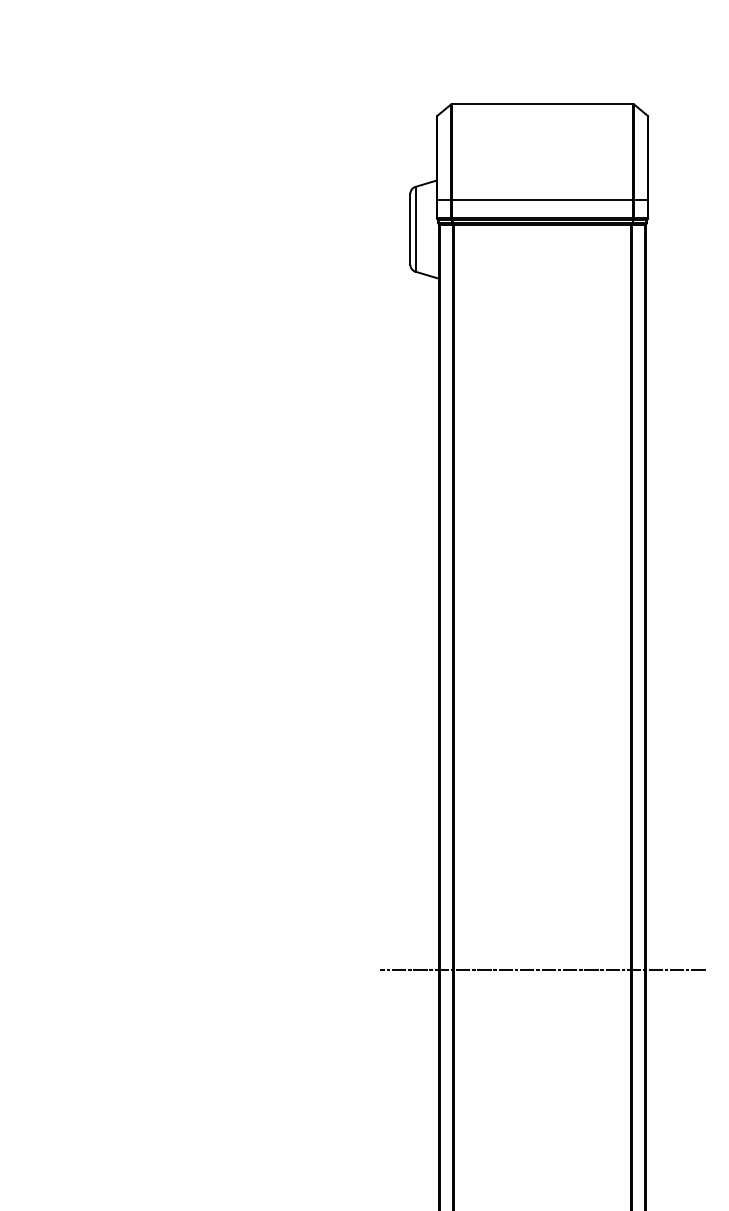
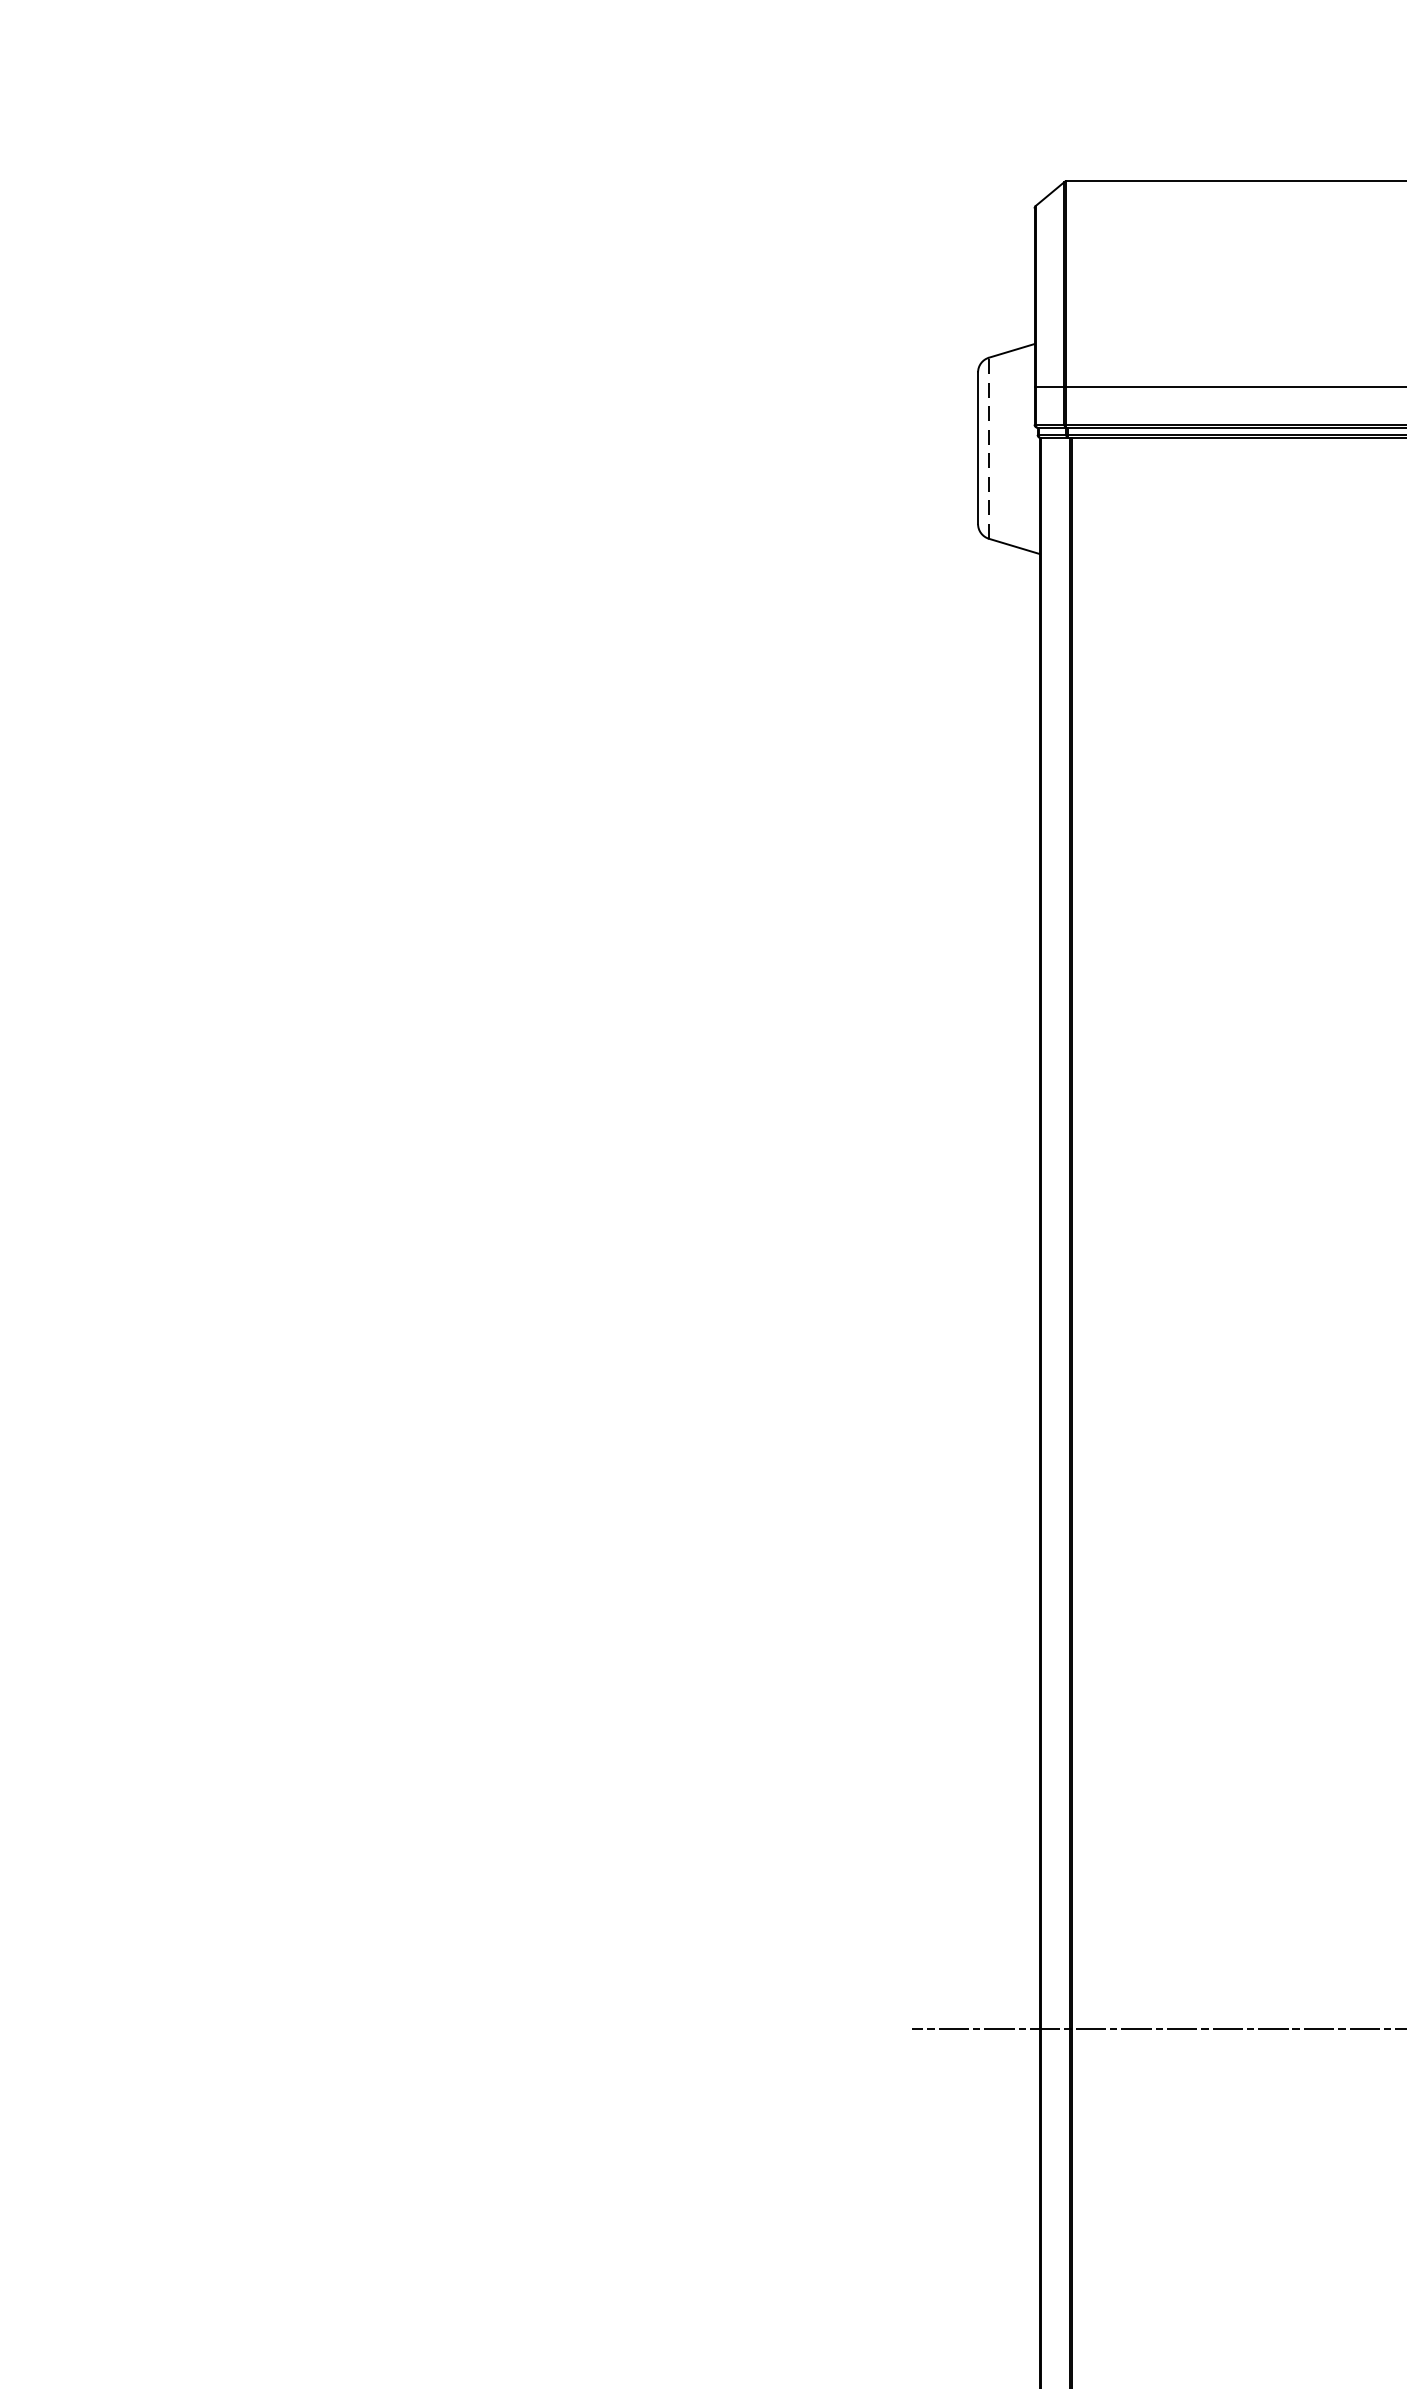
line: (415, 228) -> (988, 446), solid -> dashed

